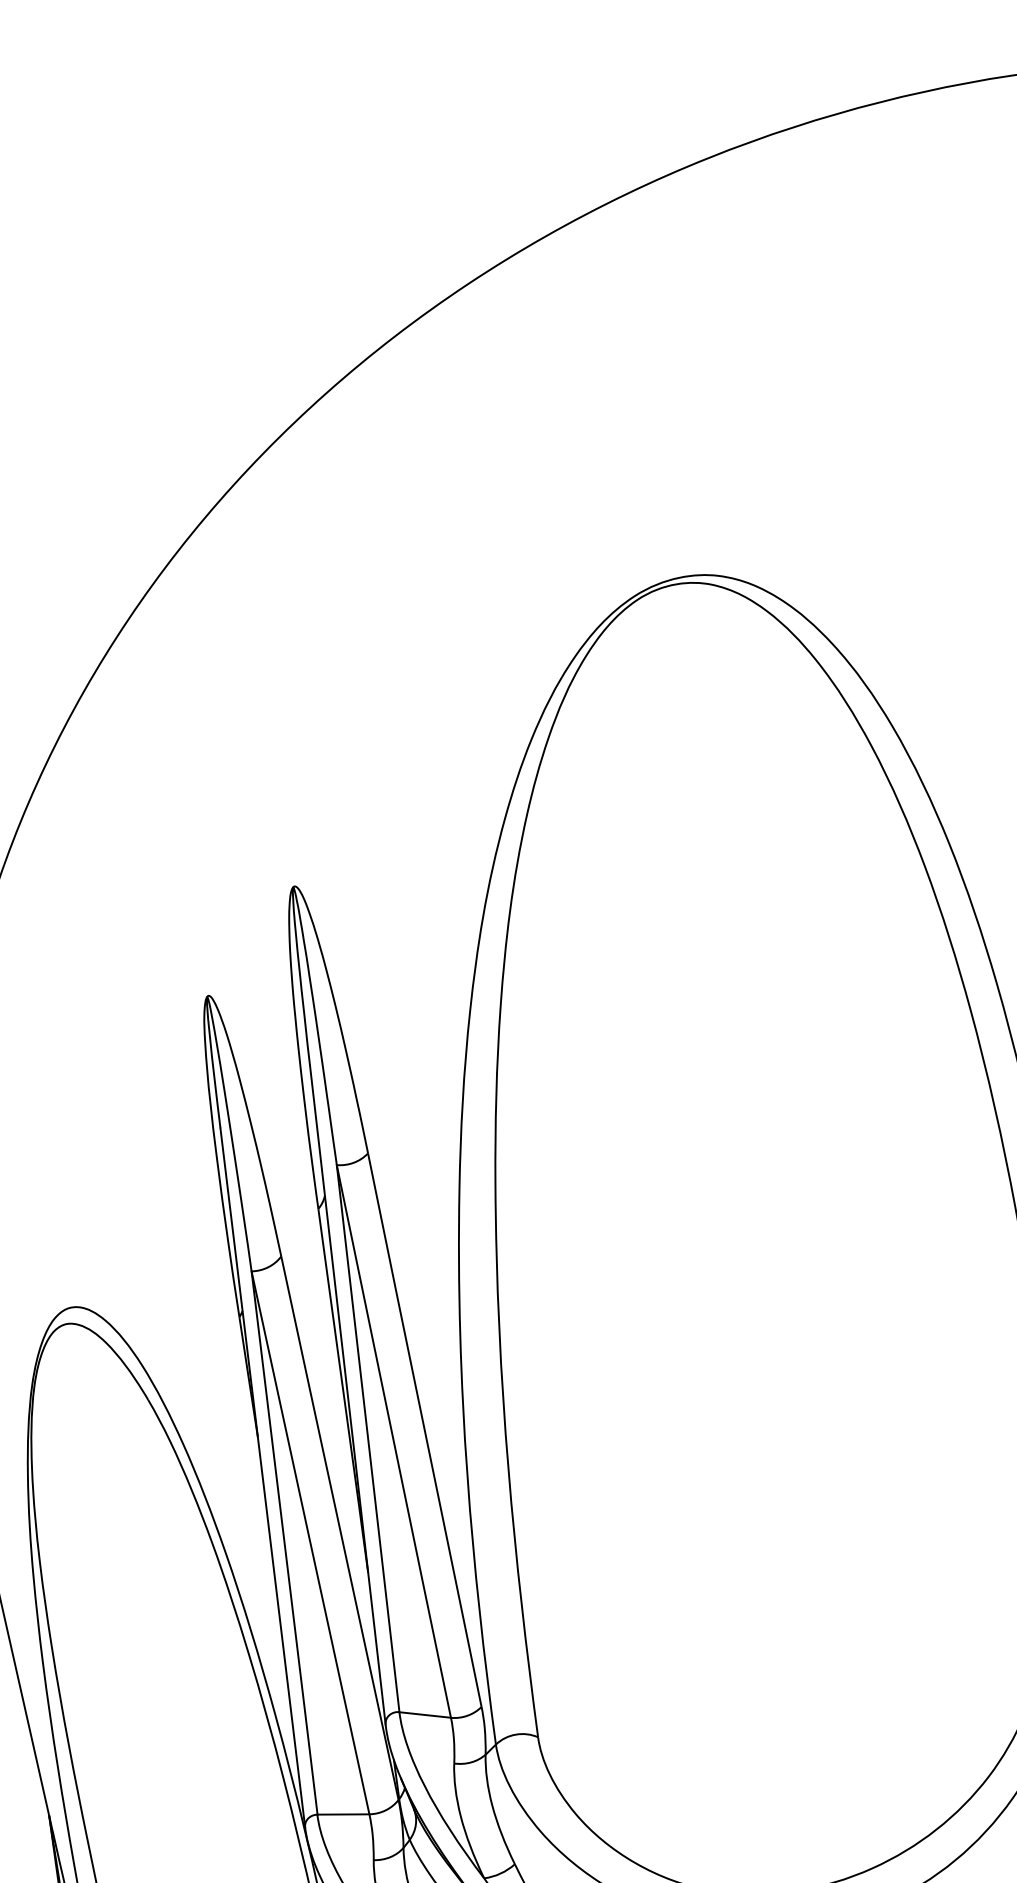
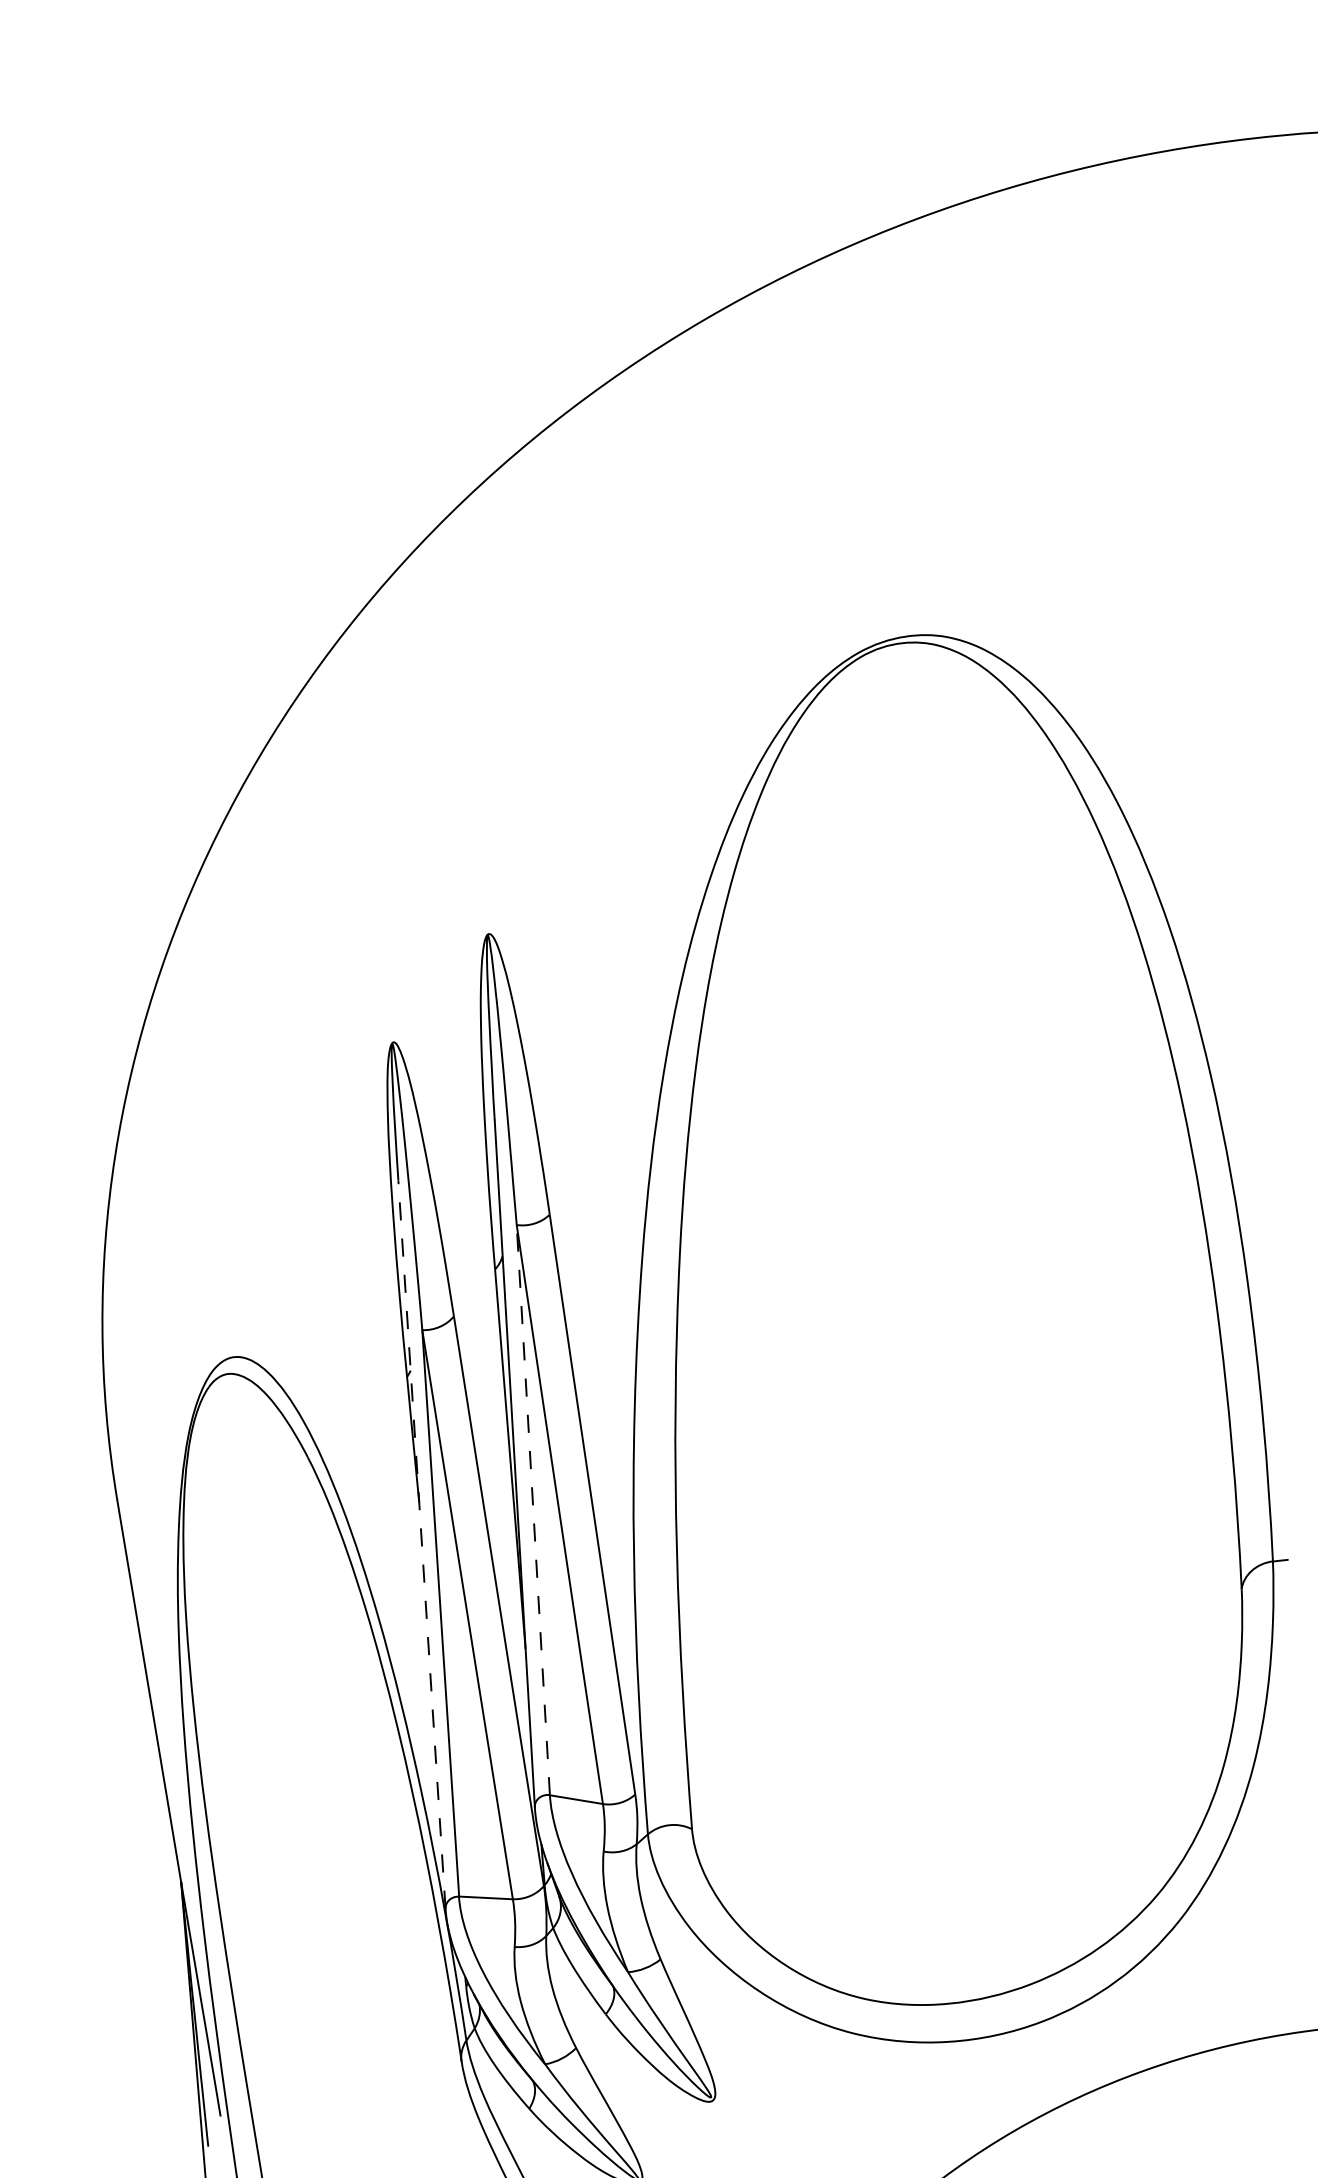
line: (368, 1438) -> (533, 1510), solid -> dashed
line: (262, 1477) -> (421, 1544), solid -> dashed

